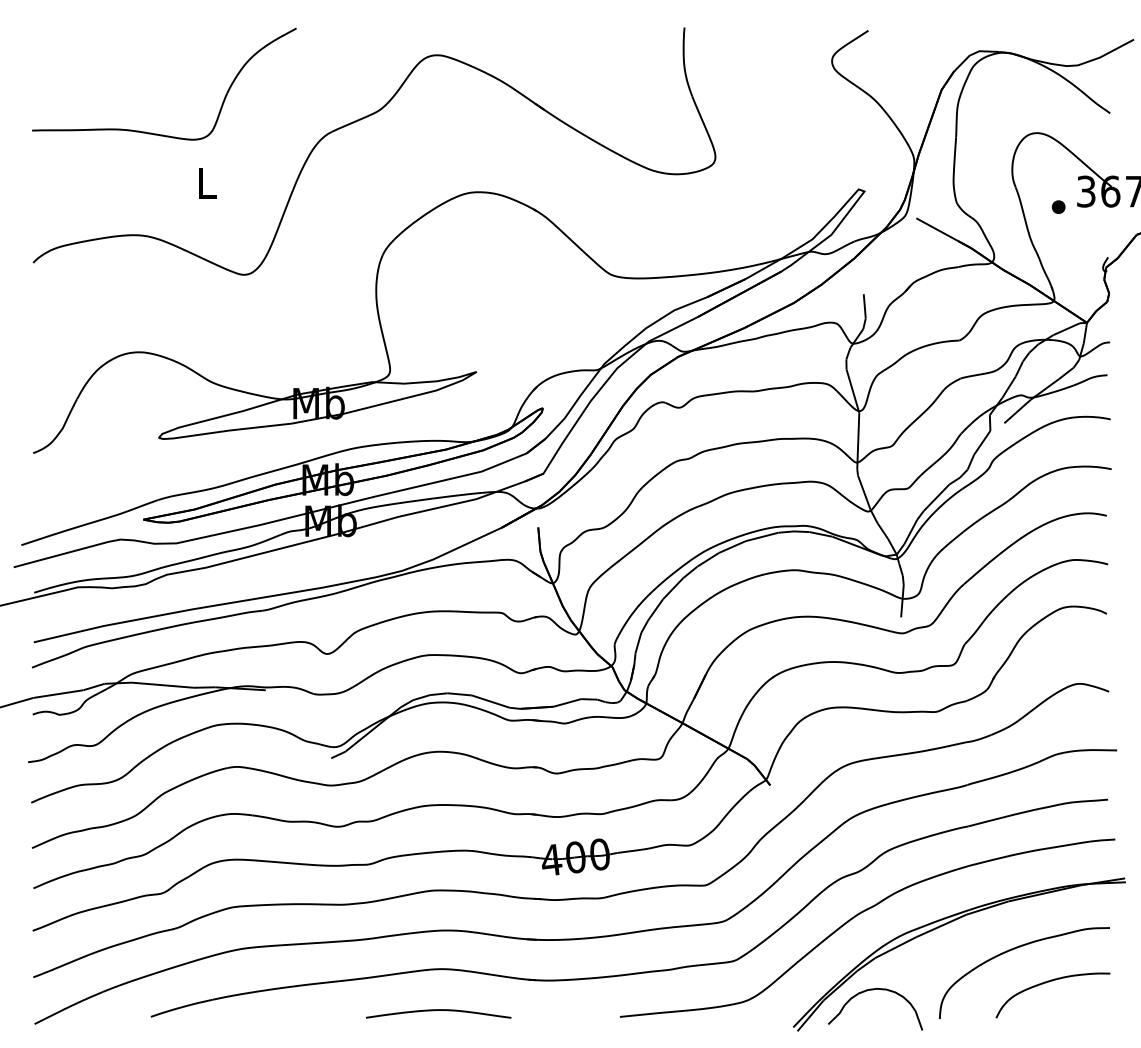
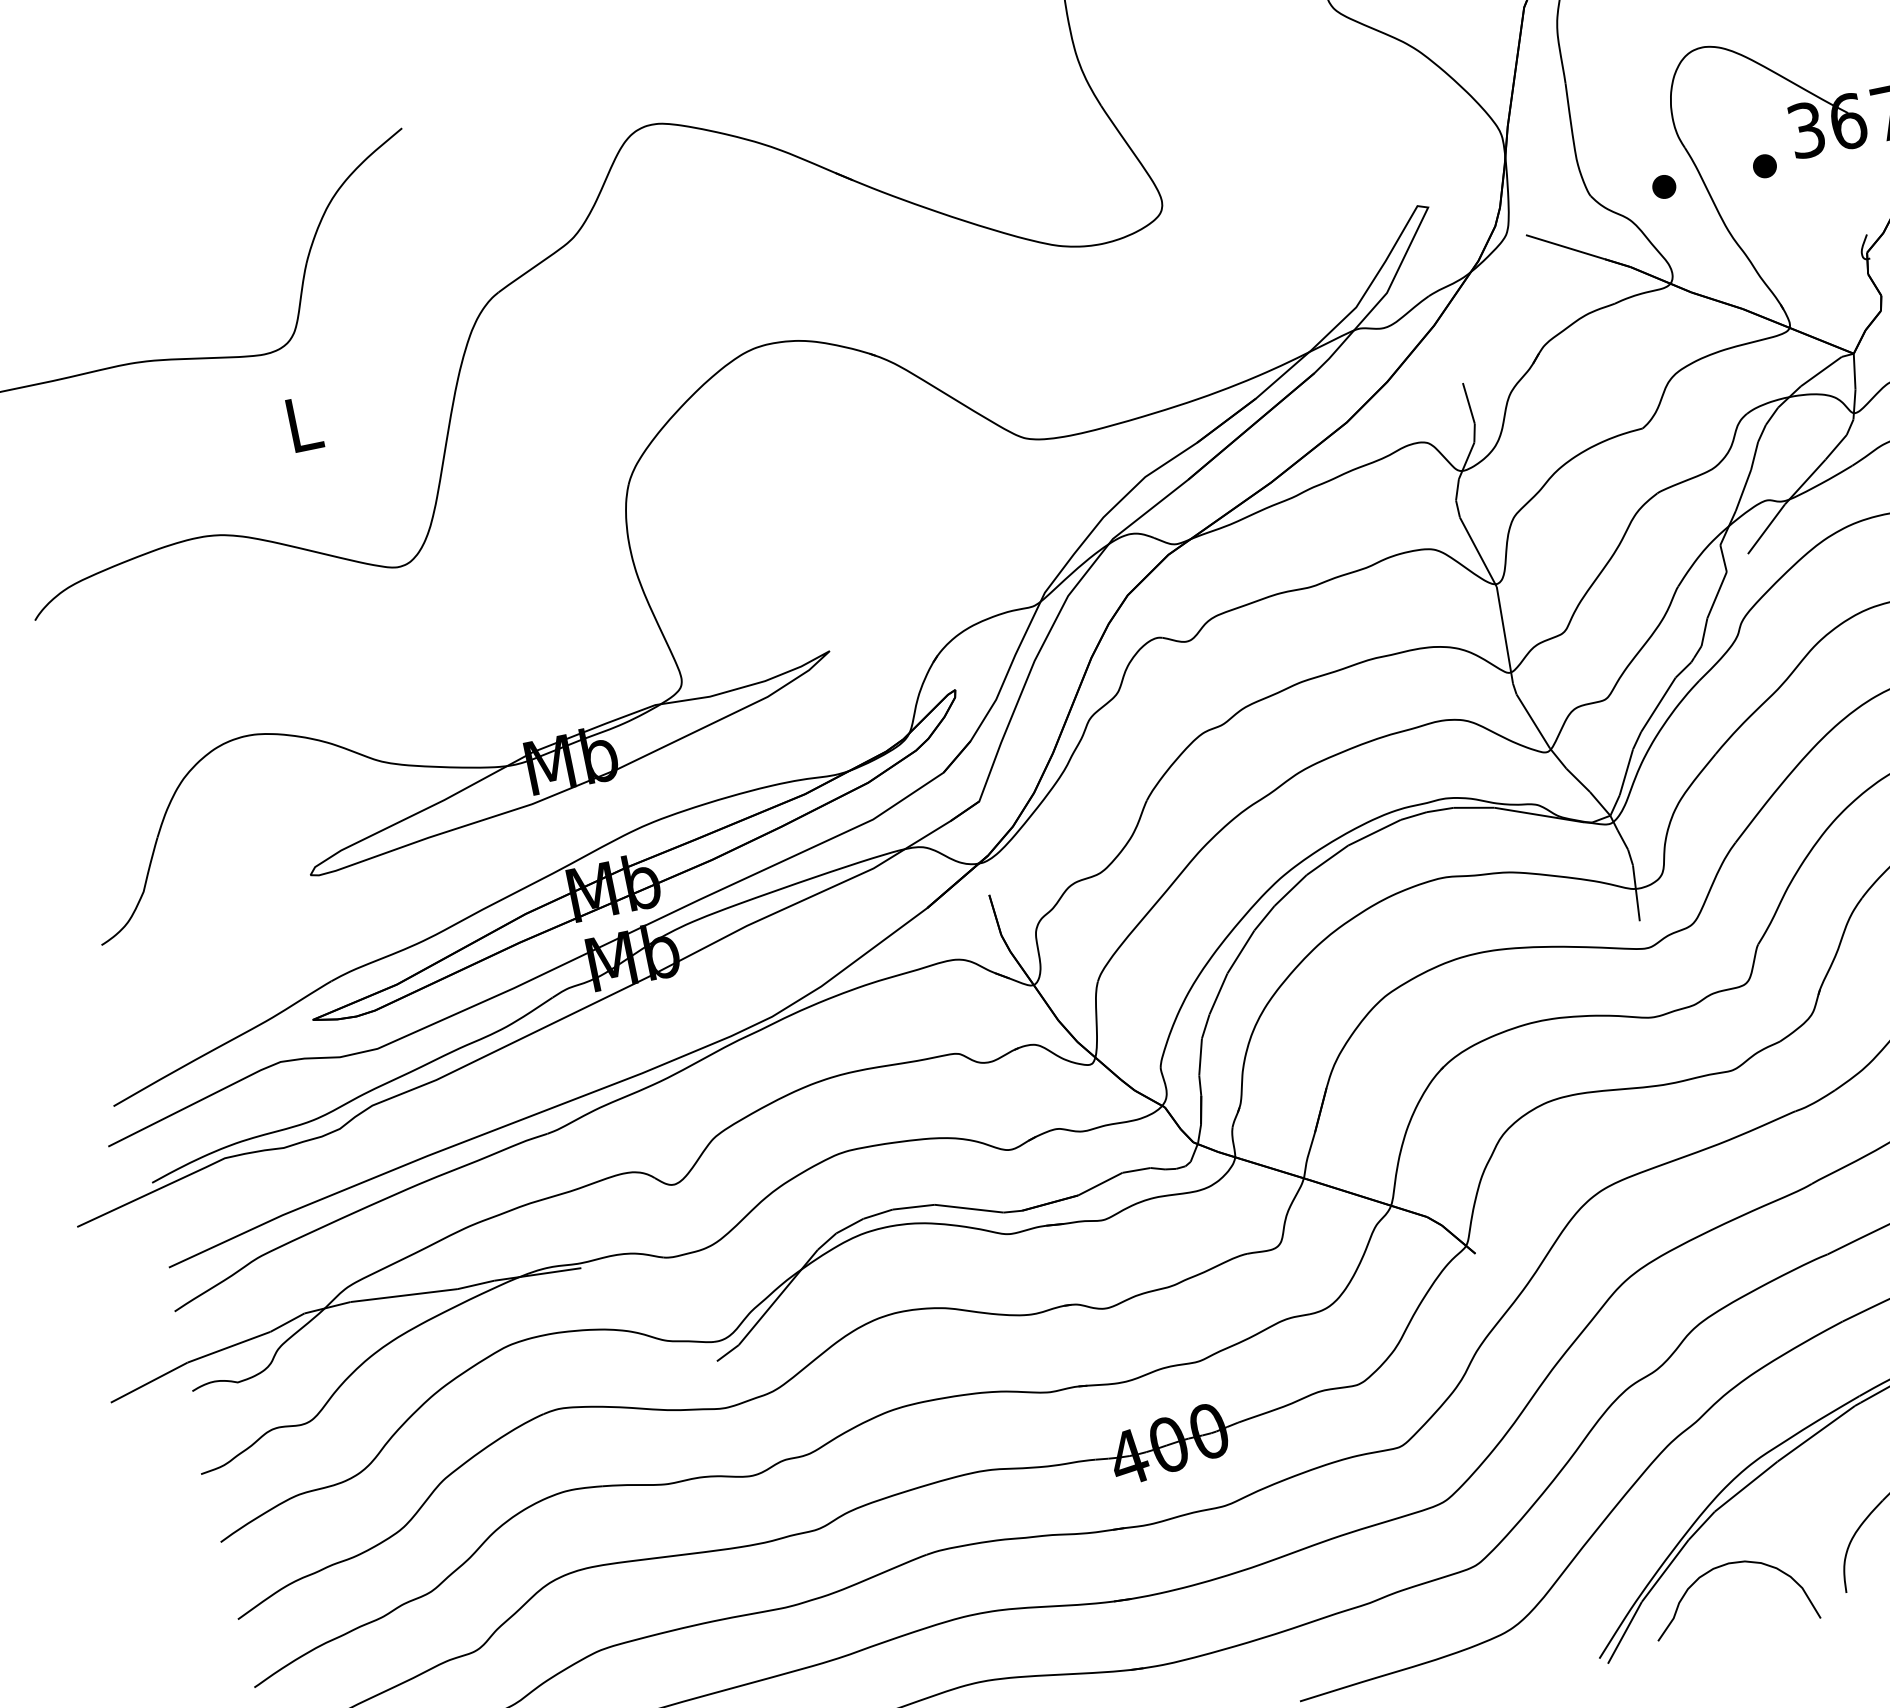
part: (999, 206) -> (1663, 185), added

